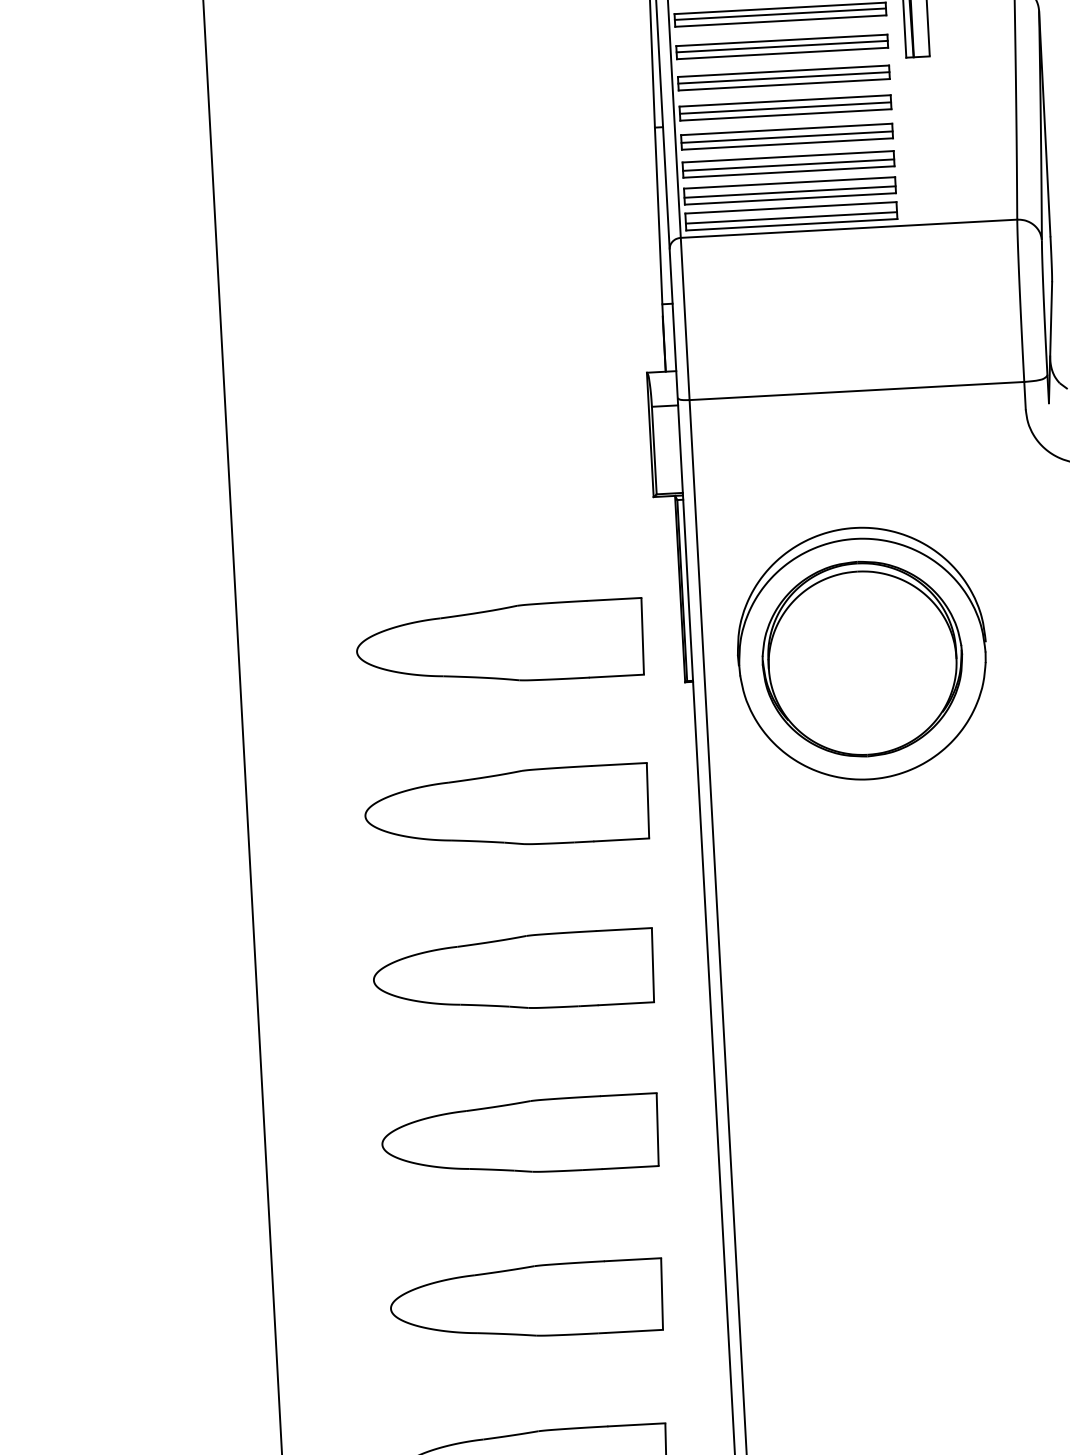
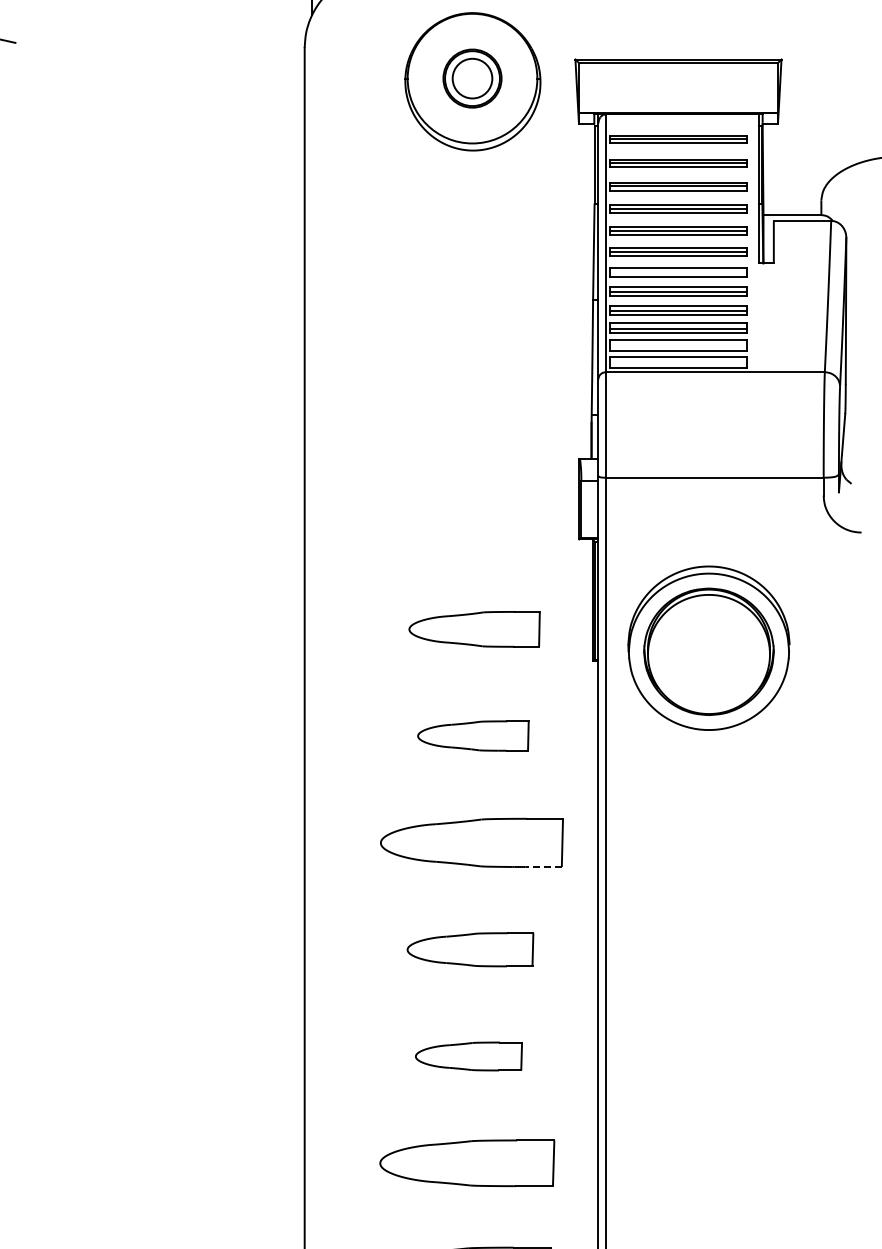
line: (783, 78) -> (678, 272), removed
line: (790, 192) -> (678, 346), removed
line: (791, 218) -> (678, 363), removed
part: (500, 644) -> (474, 629), size x0.7
part: (507, 807) -> (473, 735), size x0.6
line: (625, 1004) -> (543, 867), solid -> dashed
part: (520, 1136) -> (470, 949), size x0.7
part: (526, 1301) -> (468, 1056), size x0.6

